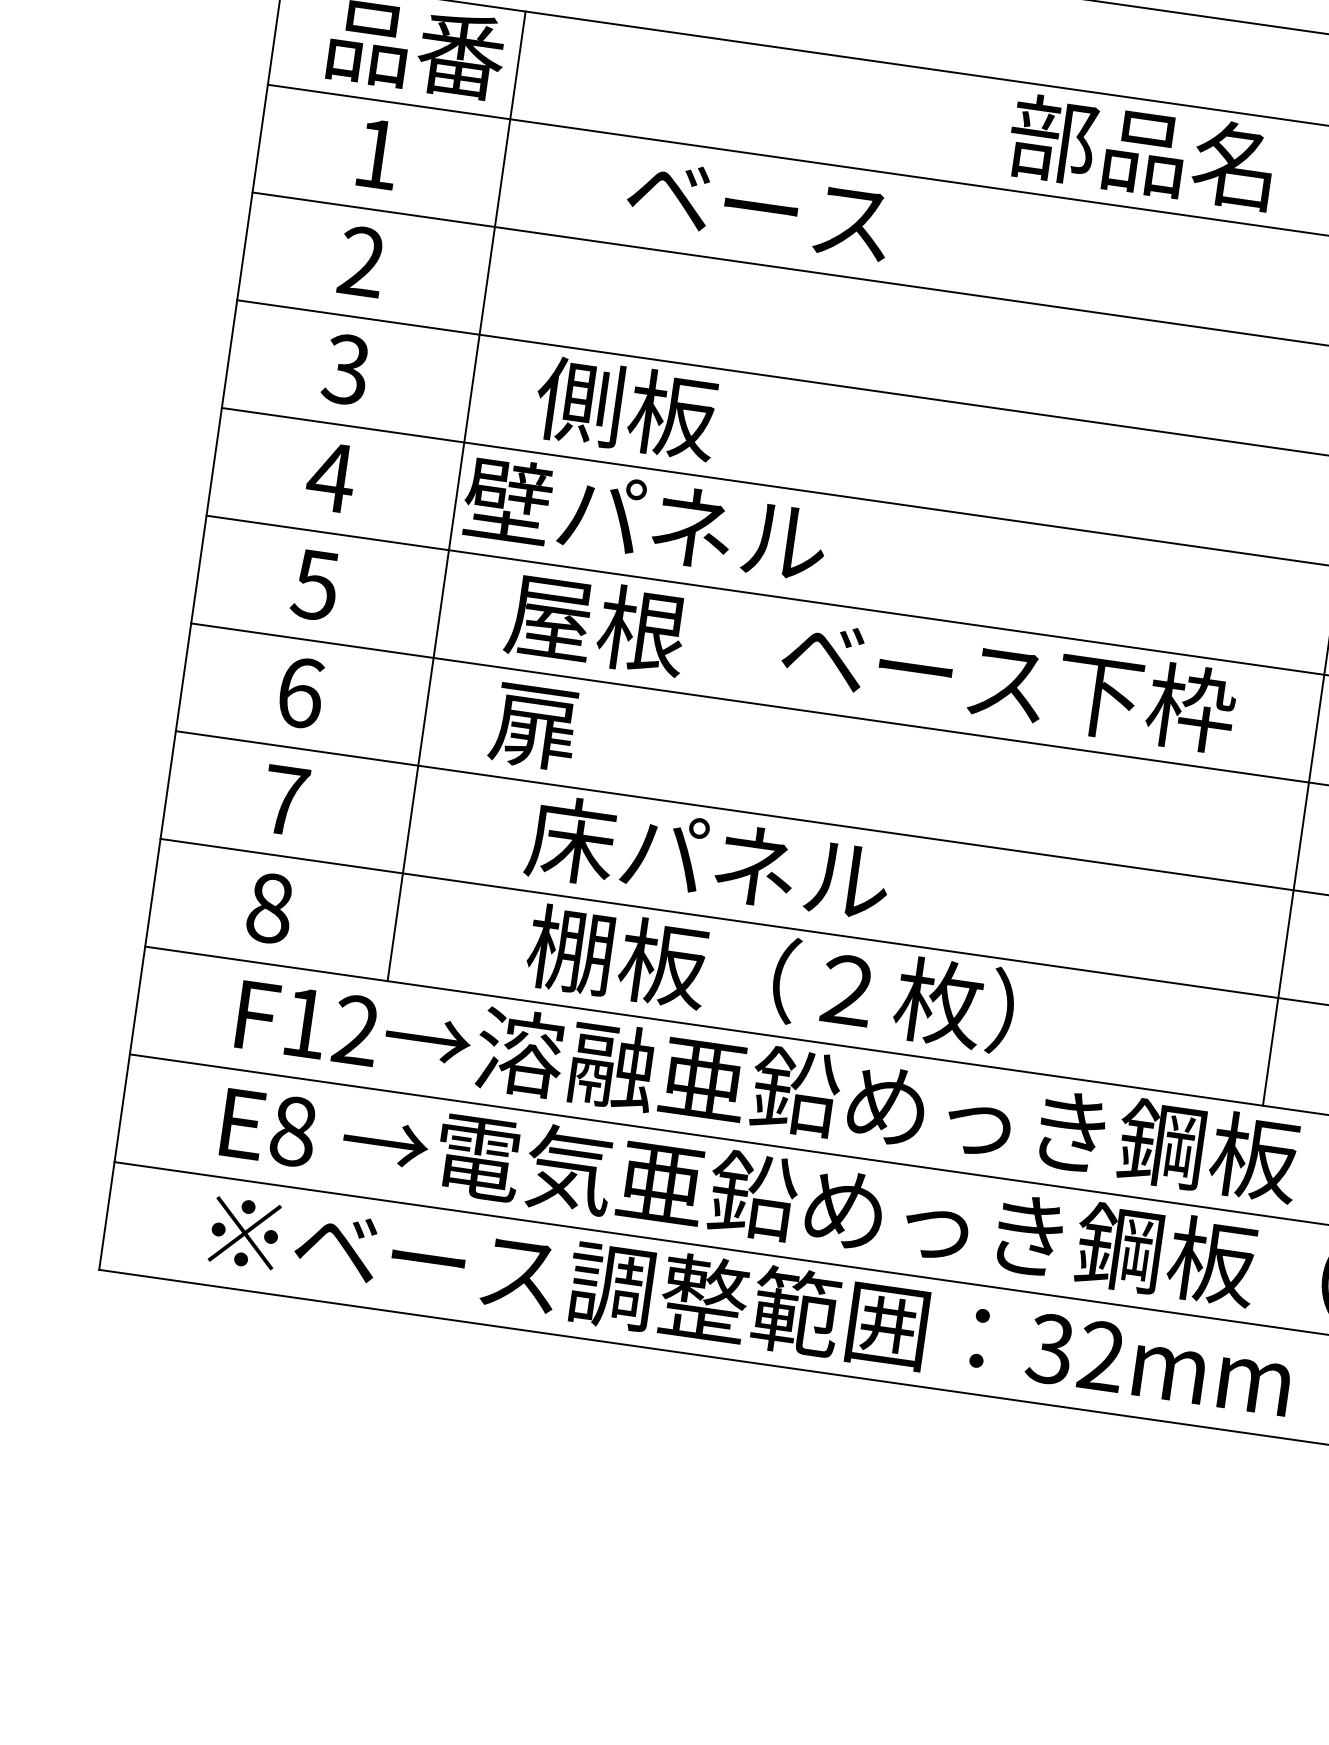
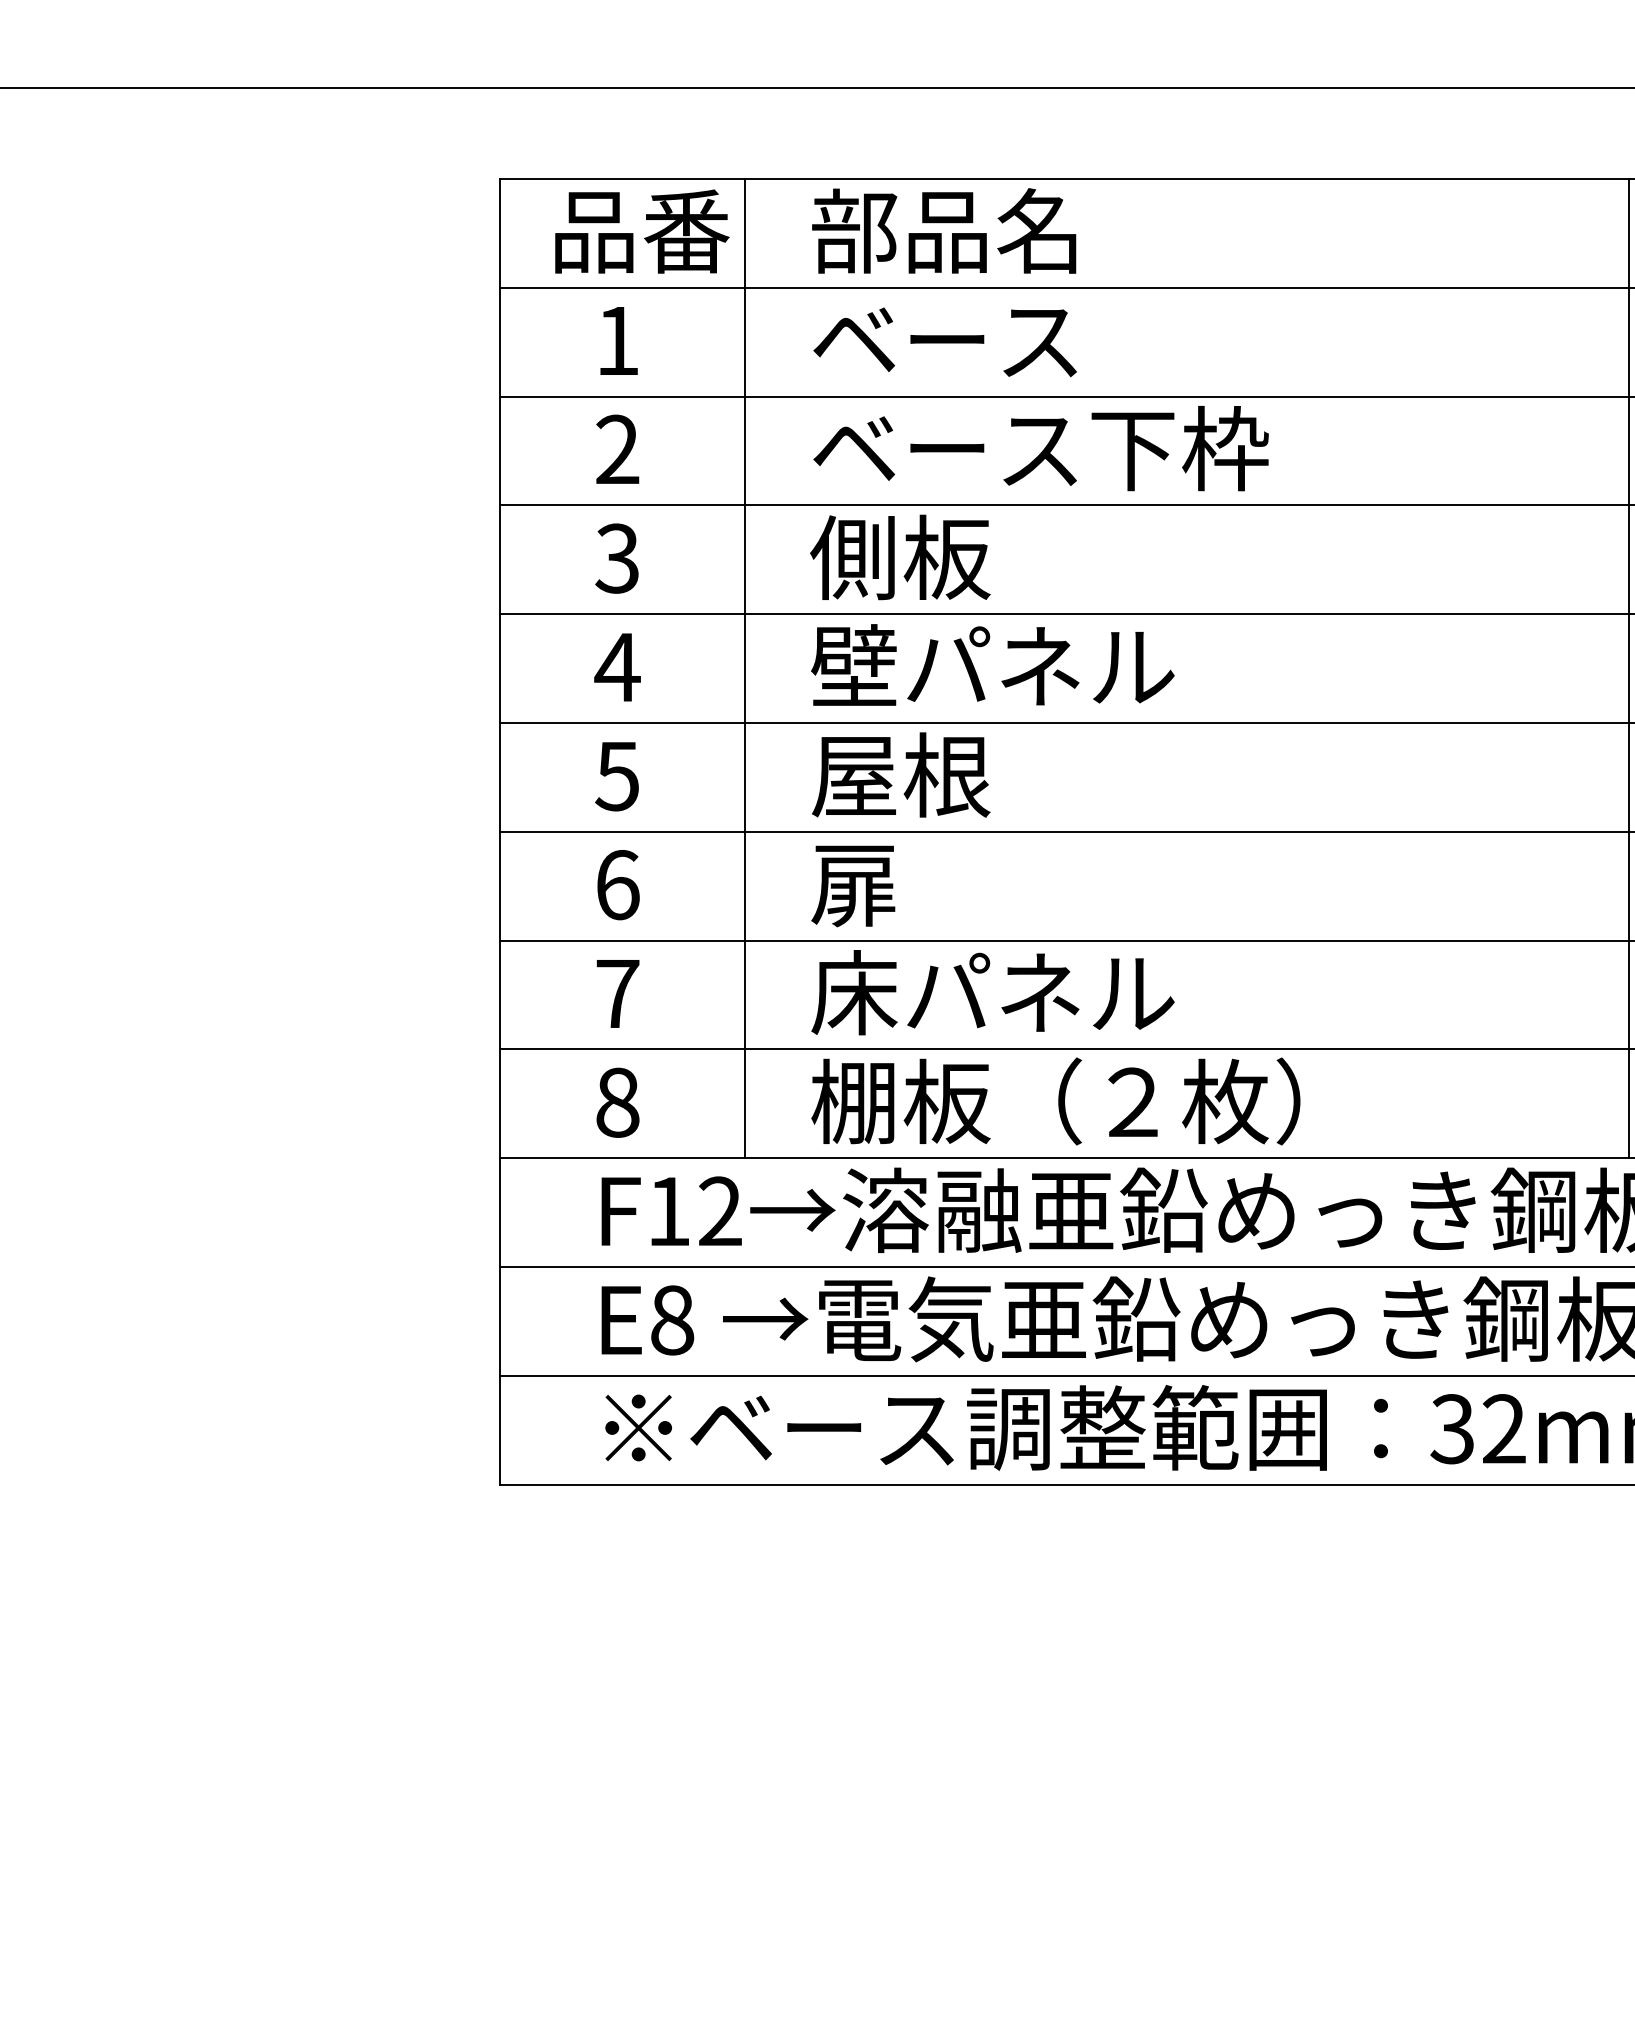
text: (1142, 151) -> (944, 230), moved
text: (757, 209) -> (944, 342), moved
text: (645, 519) -> (992, 664), moved
text: (1007, 681) -> (1040, 448), moved
text: (707, 859) -> (992, 992), moved
text: (770, 978) -> (1055, 1101), moved

